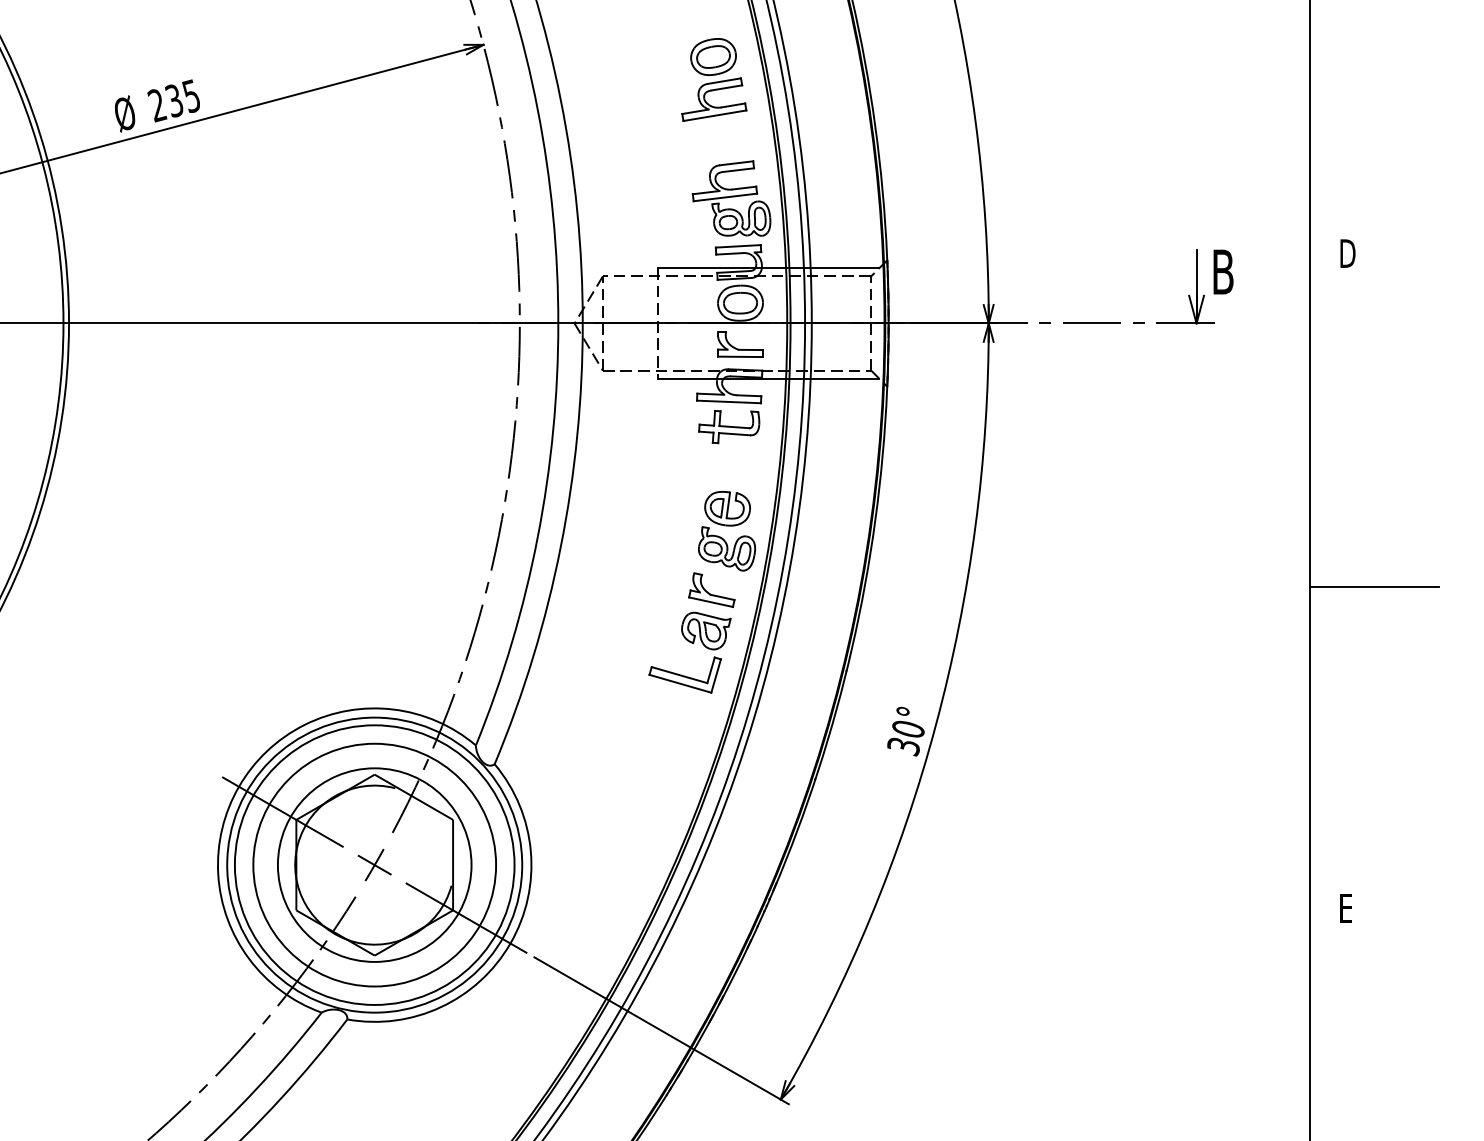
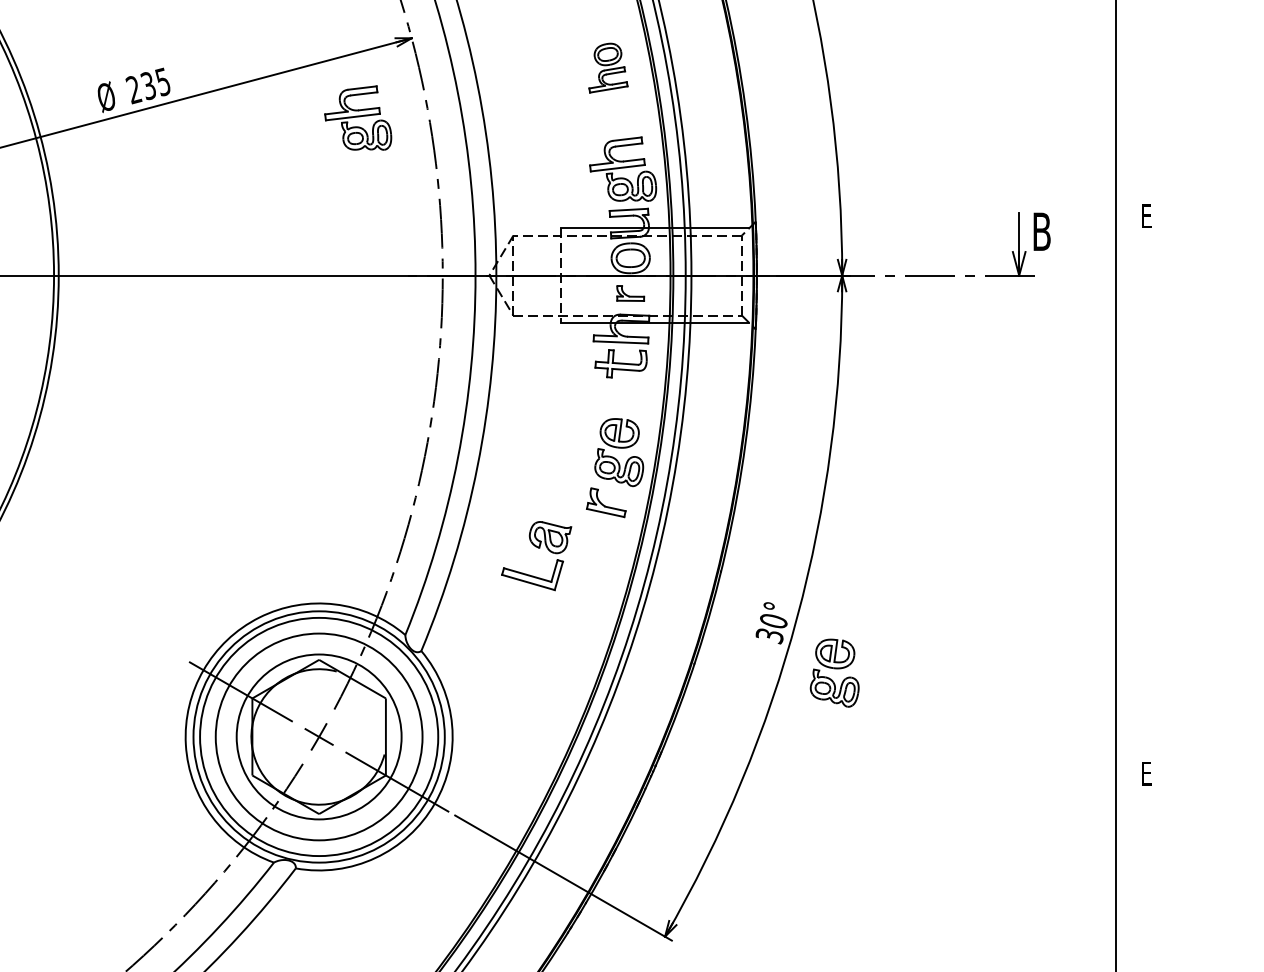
part: (714, 79) -> (608, 67), size x0.7
part: (420, 138) -> (358, 118), added
text: (1347, 253) -> (1147, 215), D -> E
part: (740, 344) -> (630, 293), size x0.7
line: (1374, 586) -> (1170, 499), removed
part: (691, 643) -> (537, 548), moved
part: (979, 790) -> (834, 673), added

